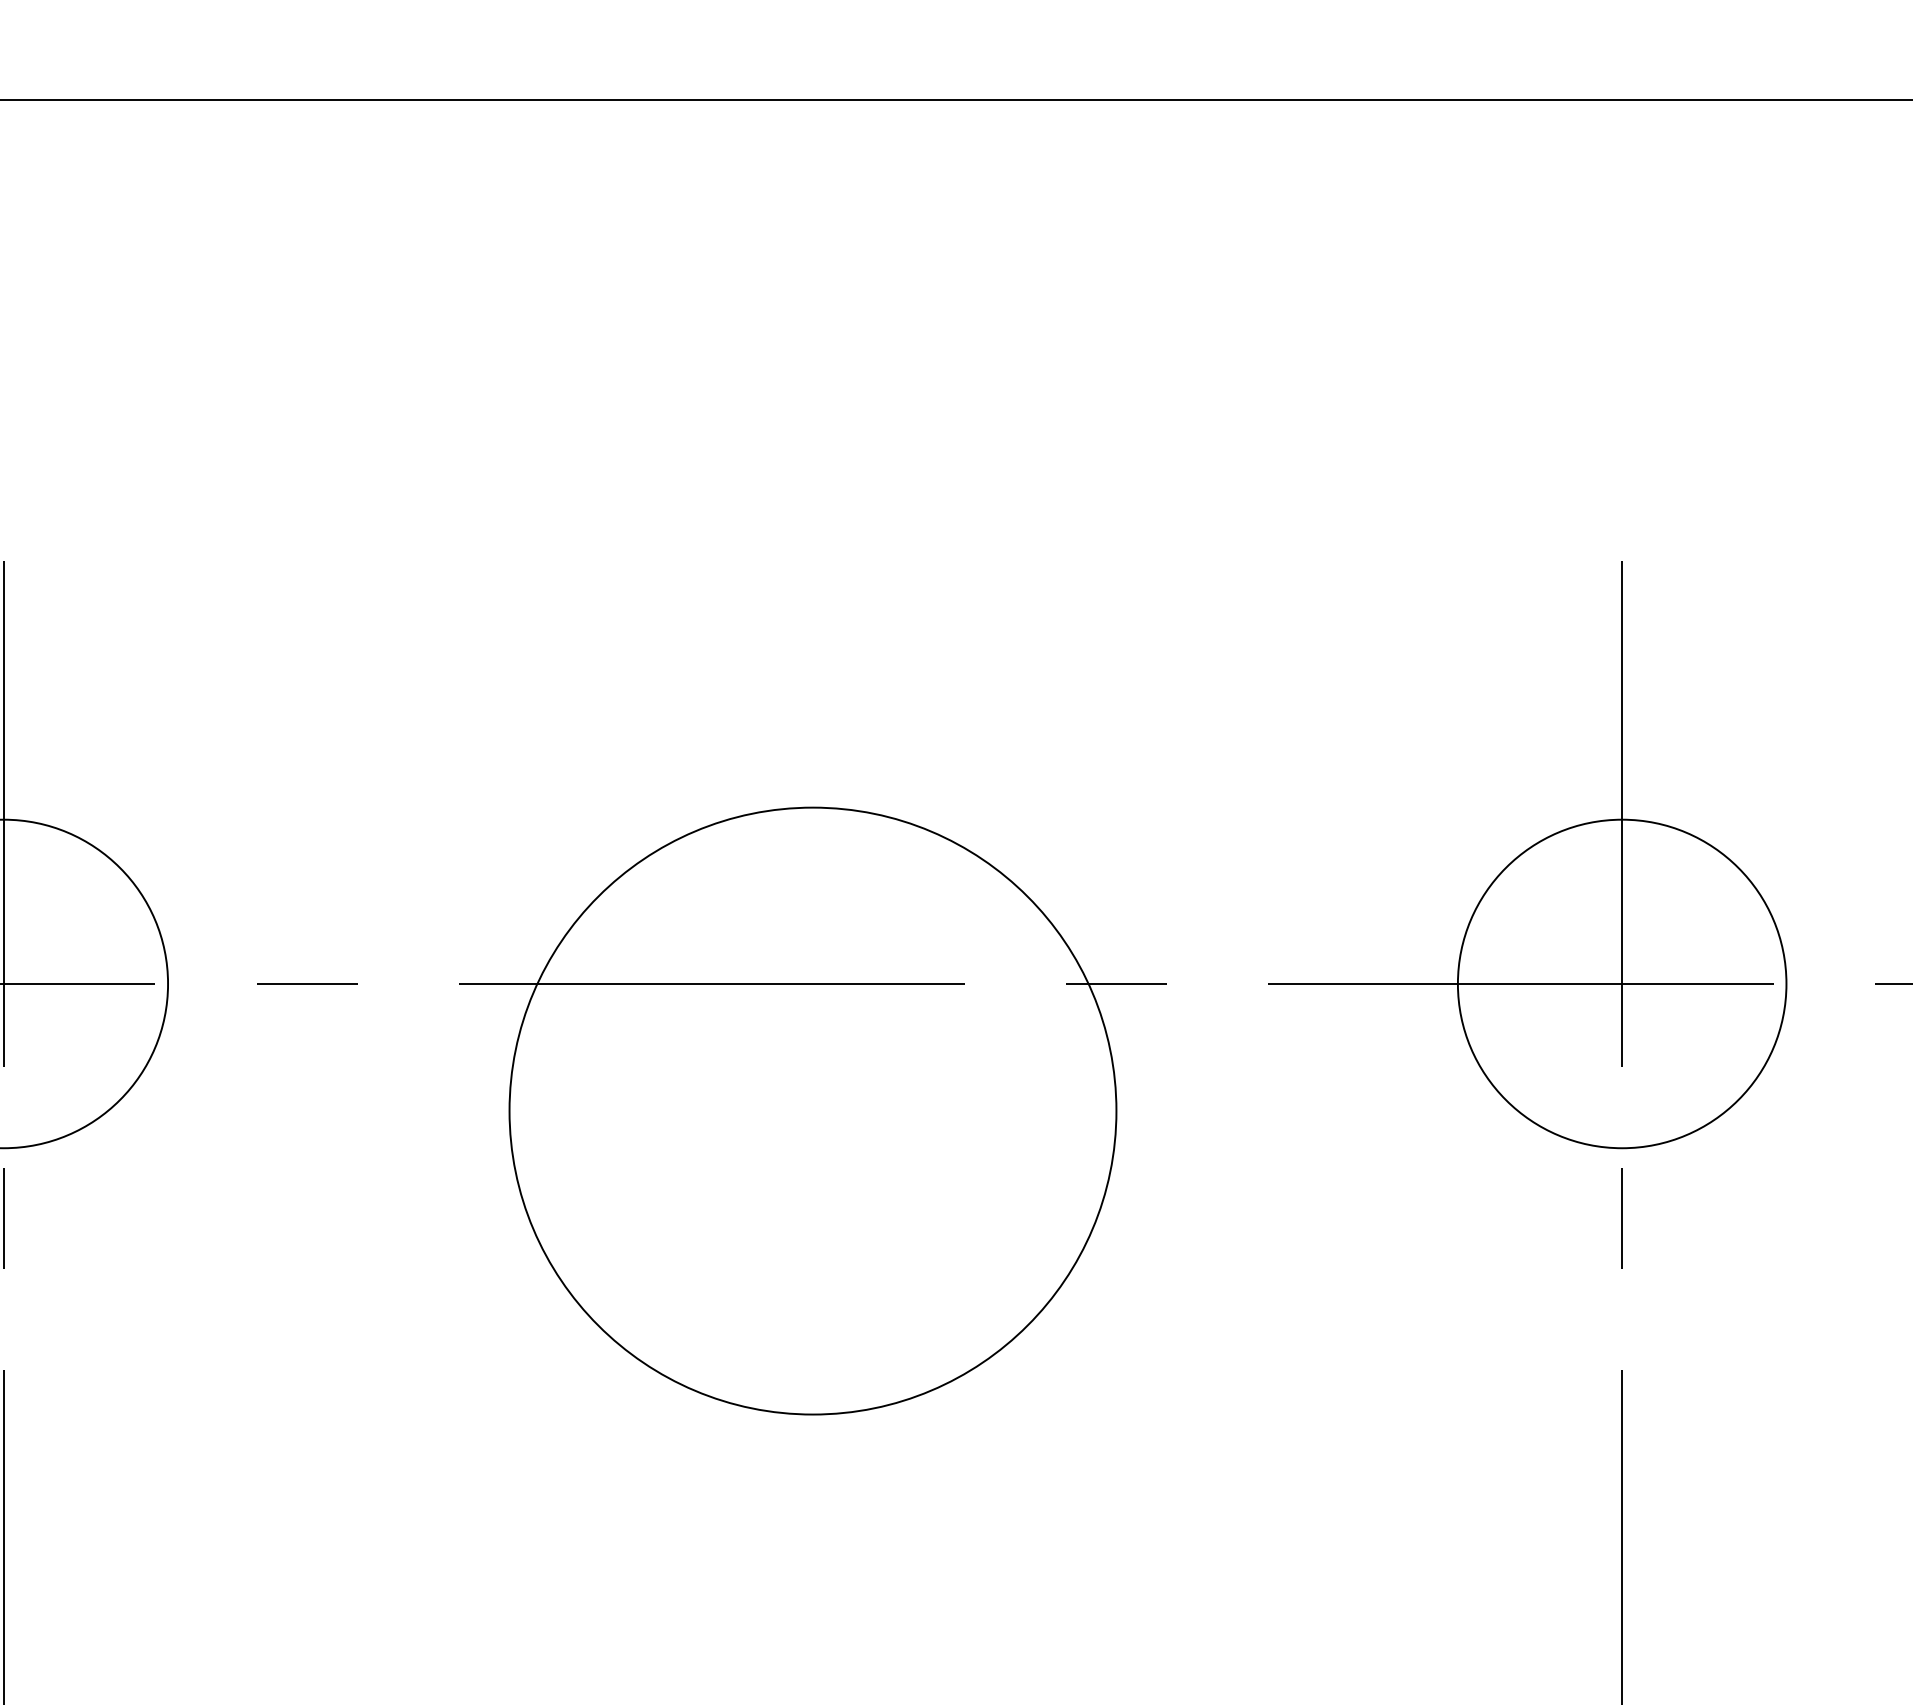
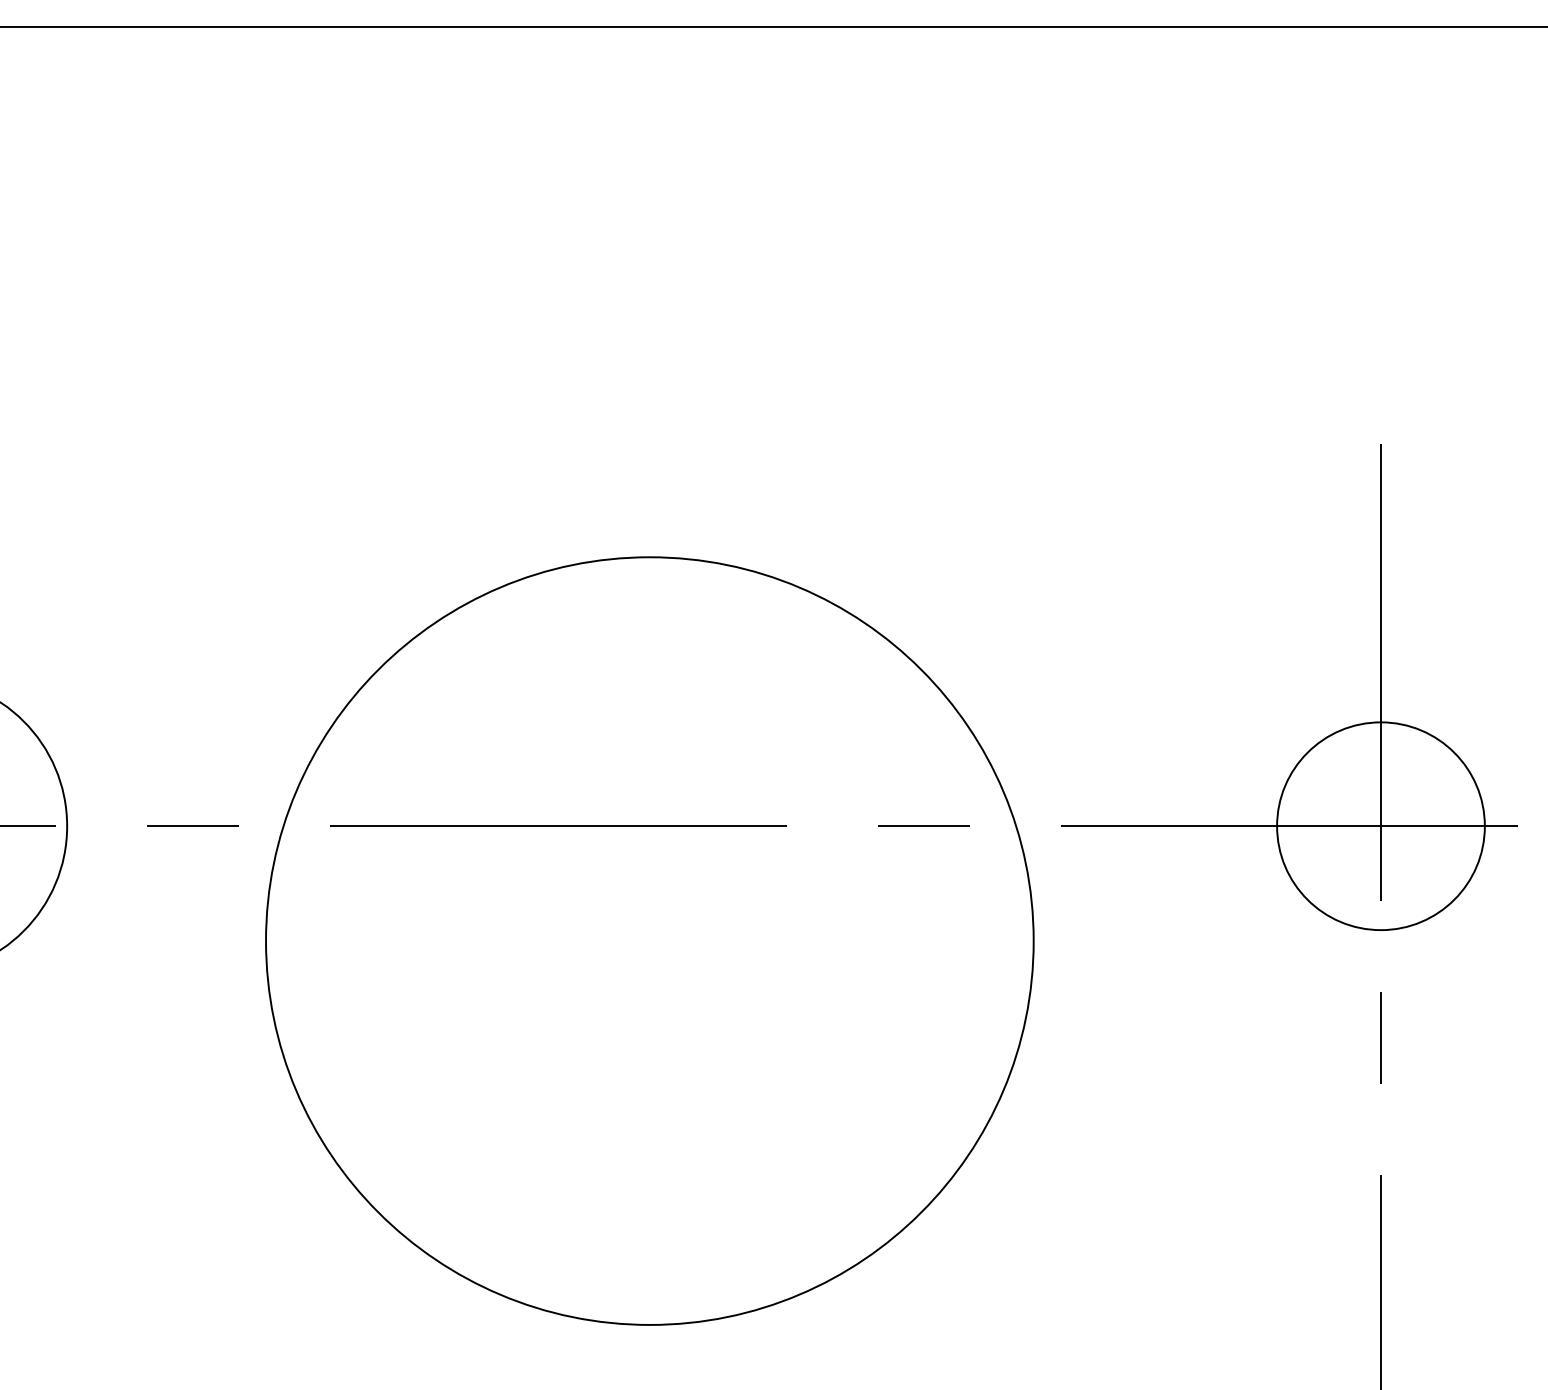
circle: (1621, 983) -> (1380, 825), size x0.7
circle: (812, 1110) -> (649, 940), size x1.4

